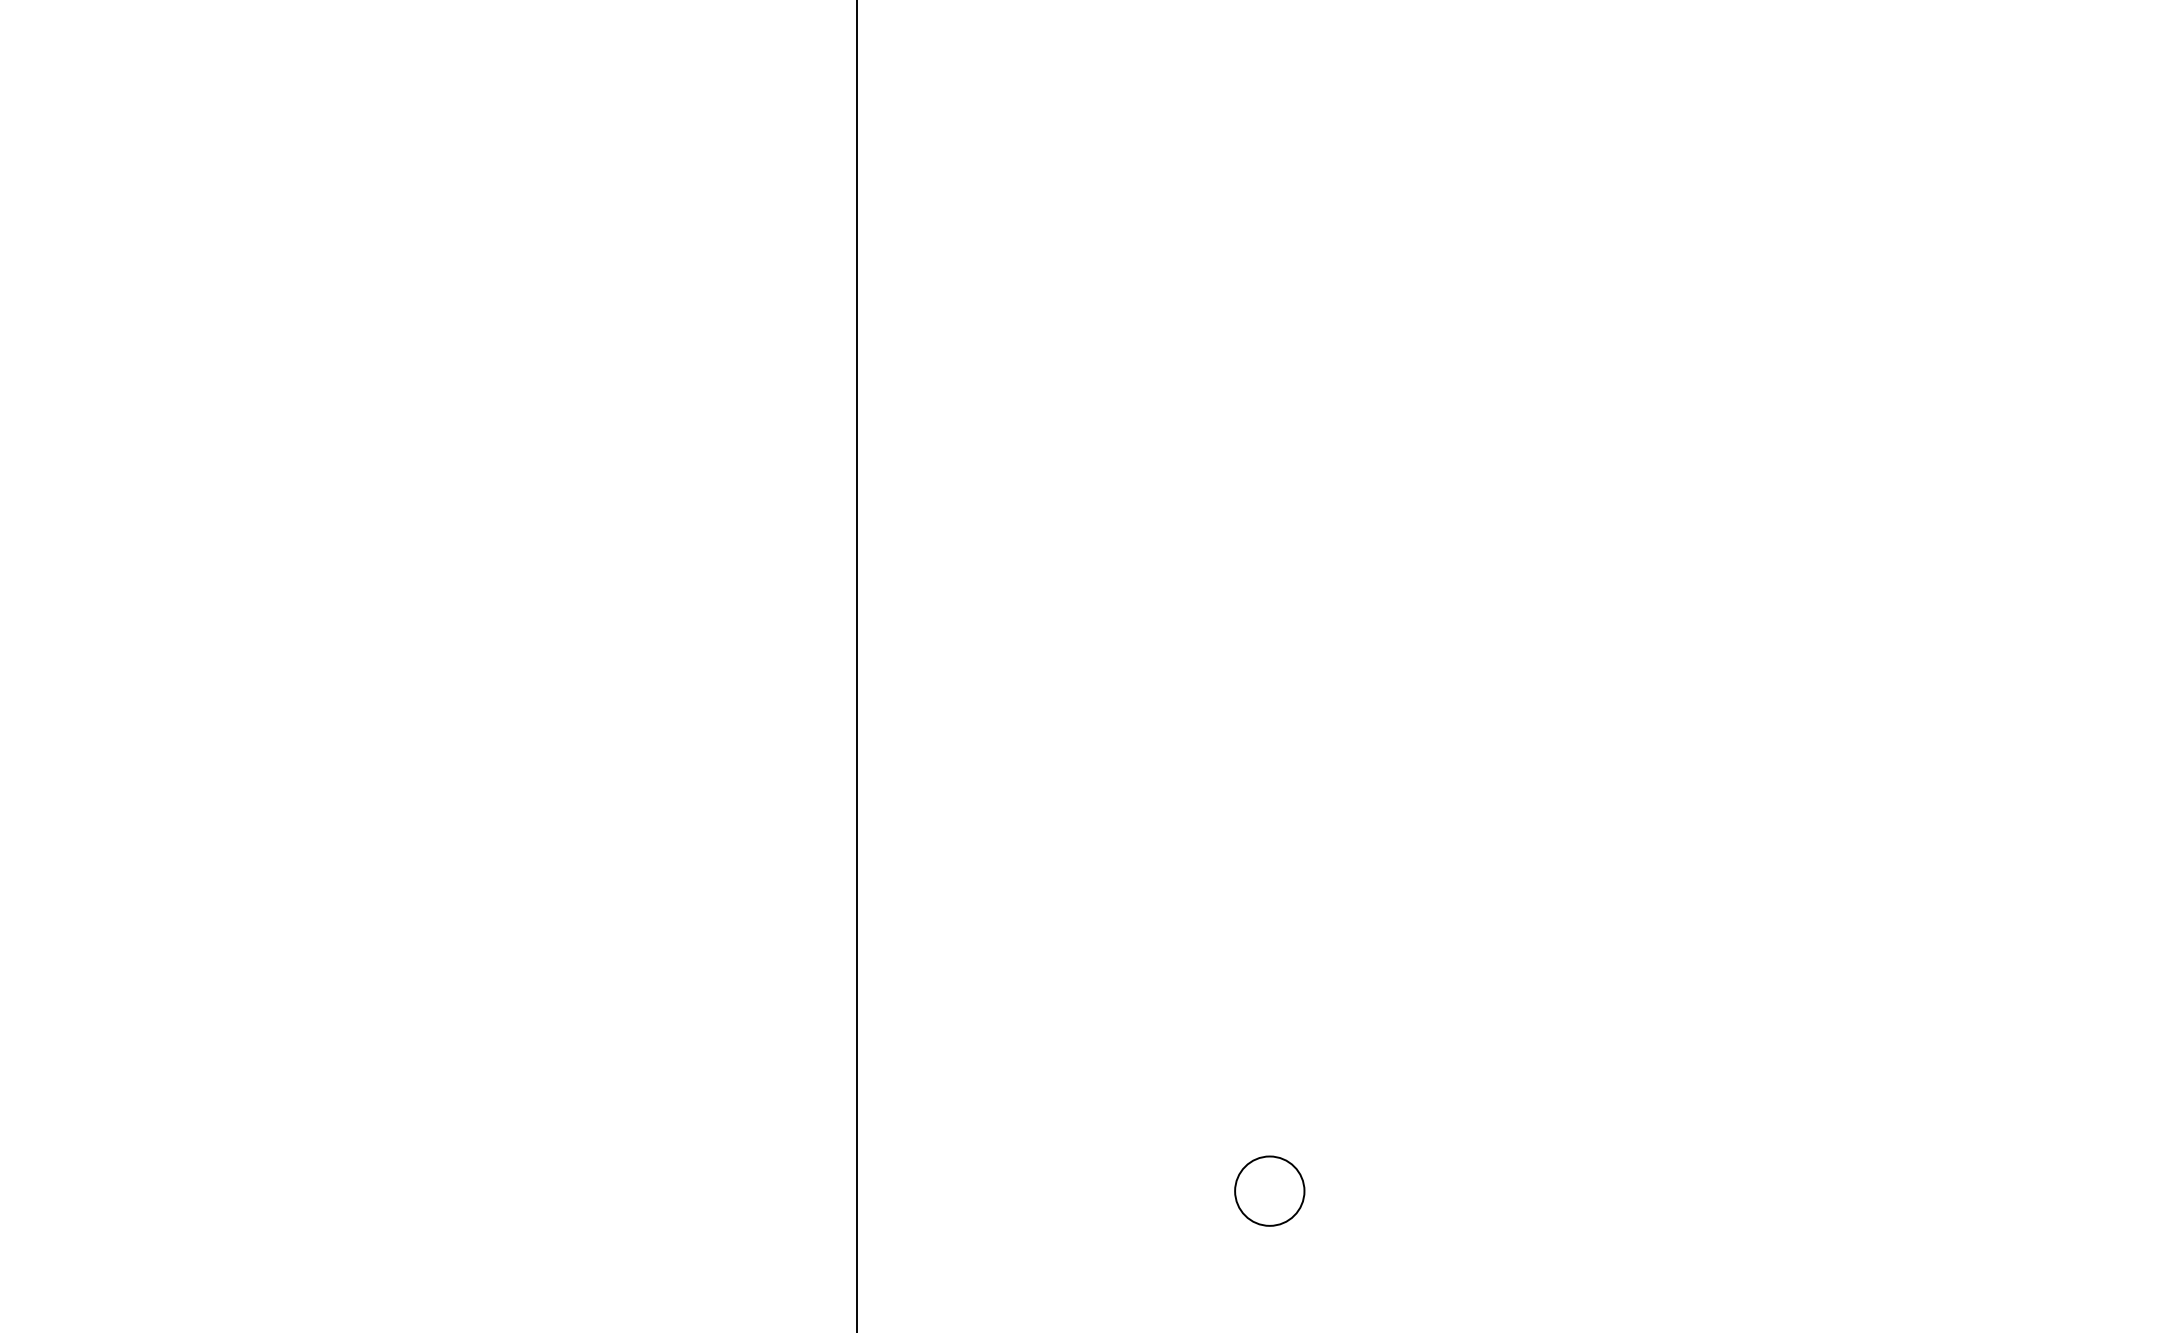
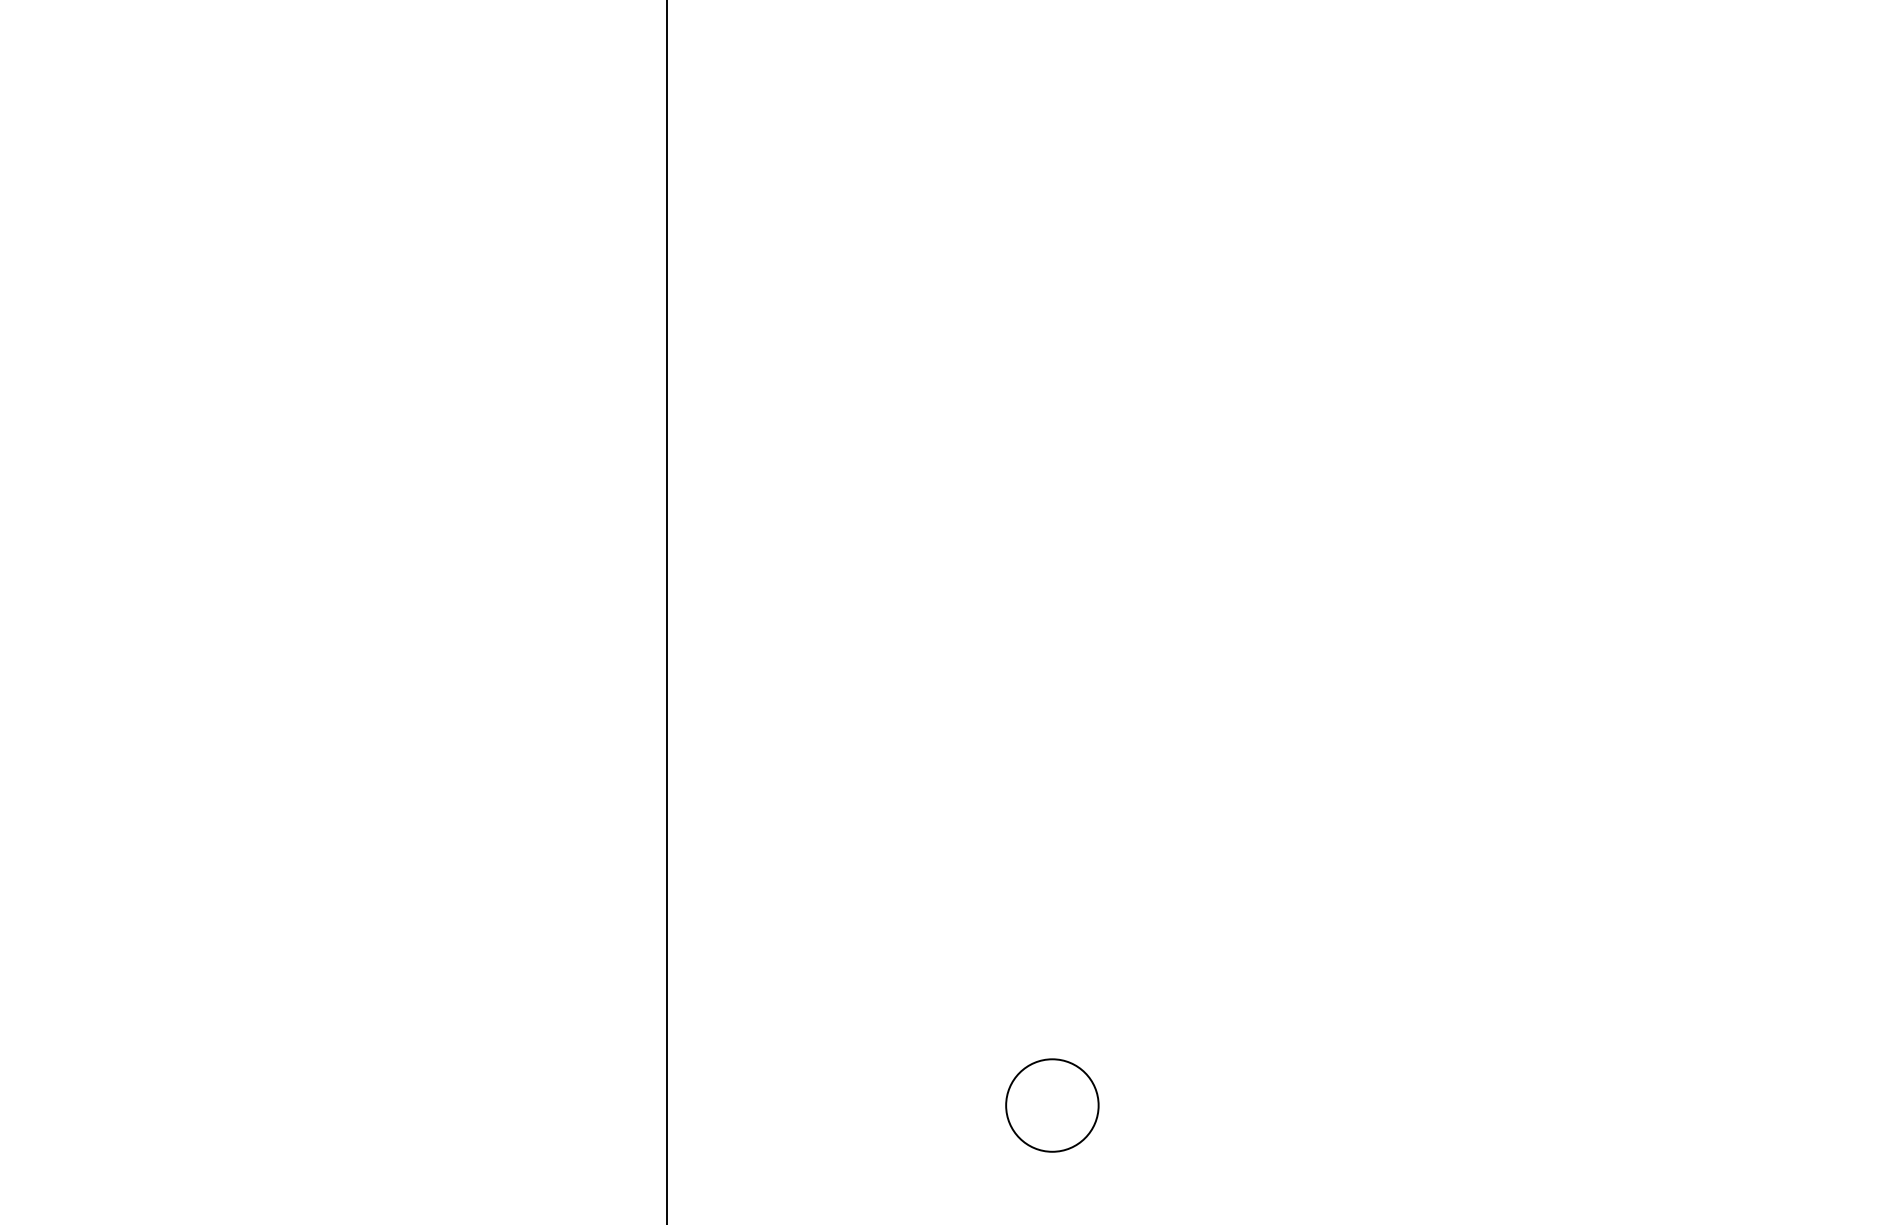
circle: (1269, 1190) -> (1052, 1104), size x1.43

